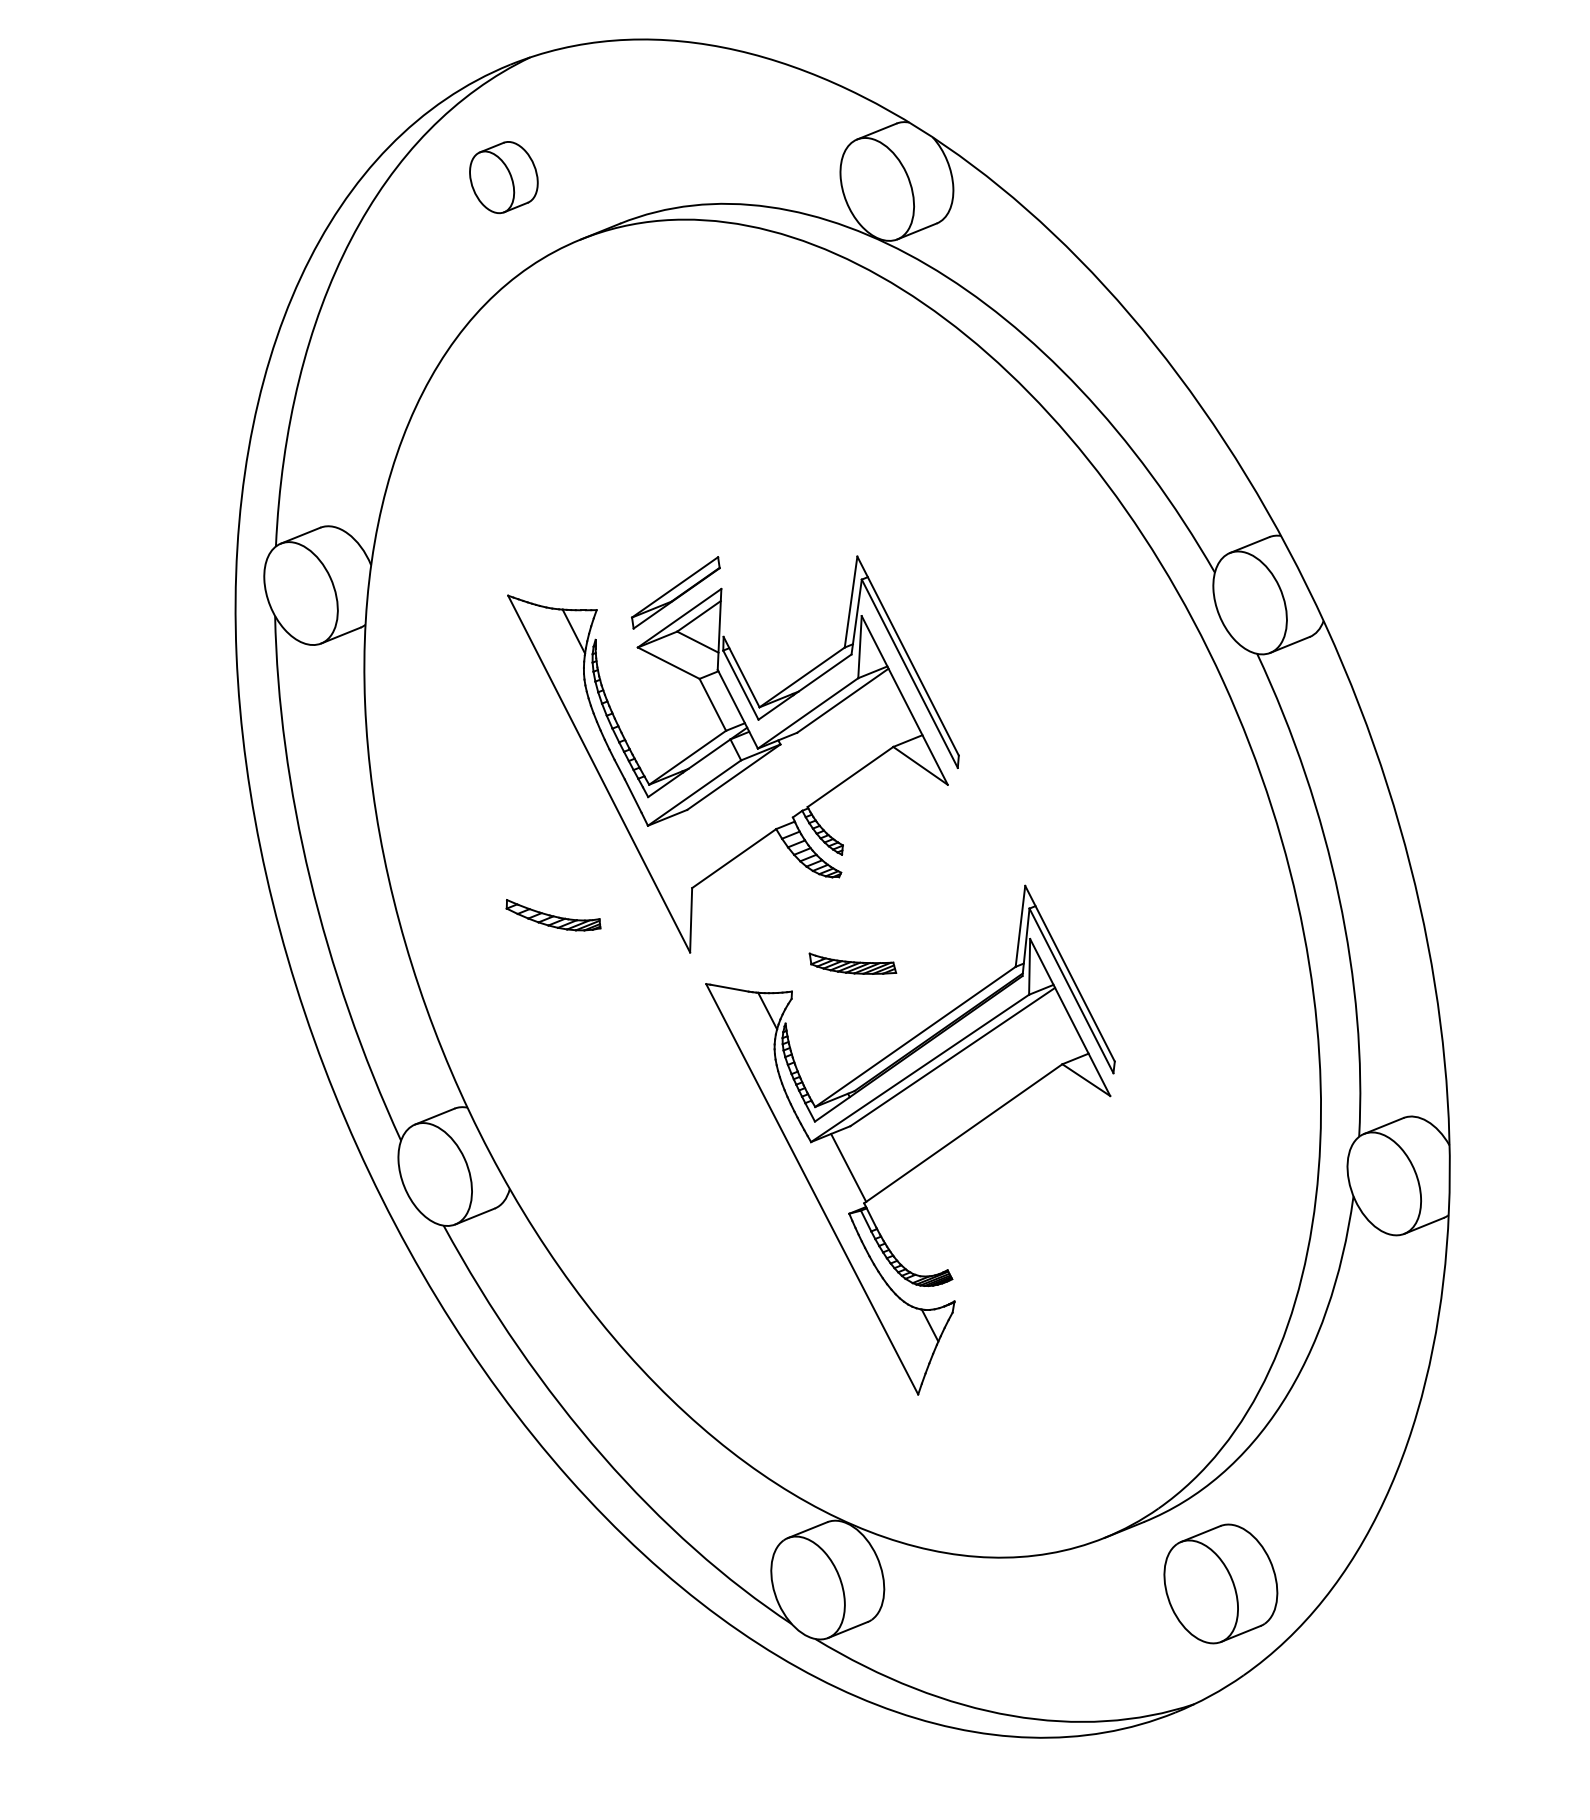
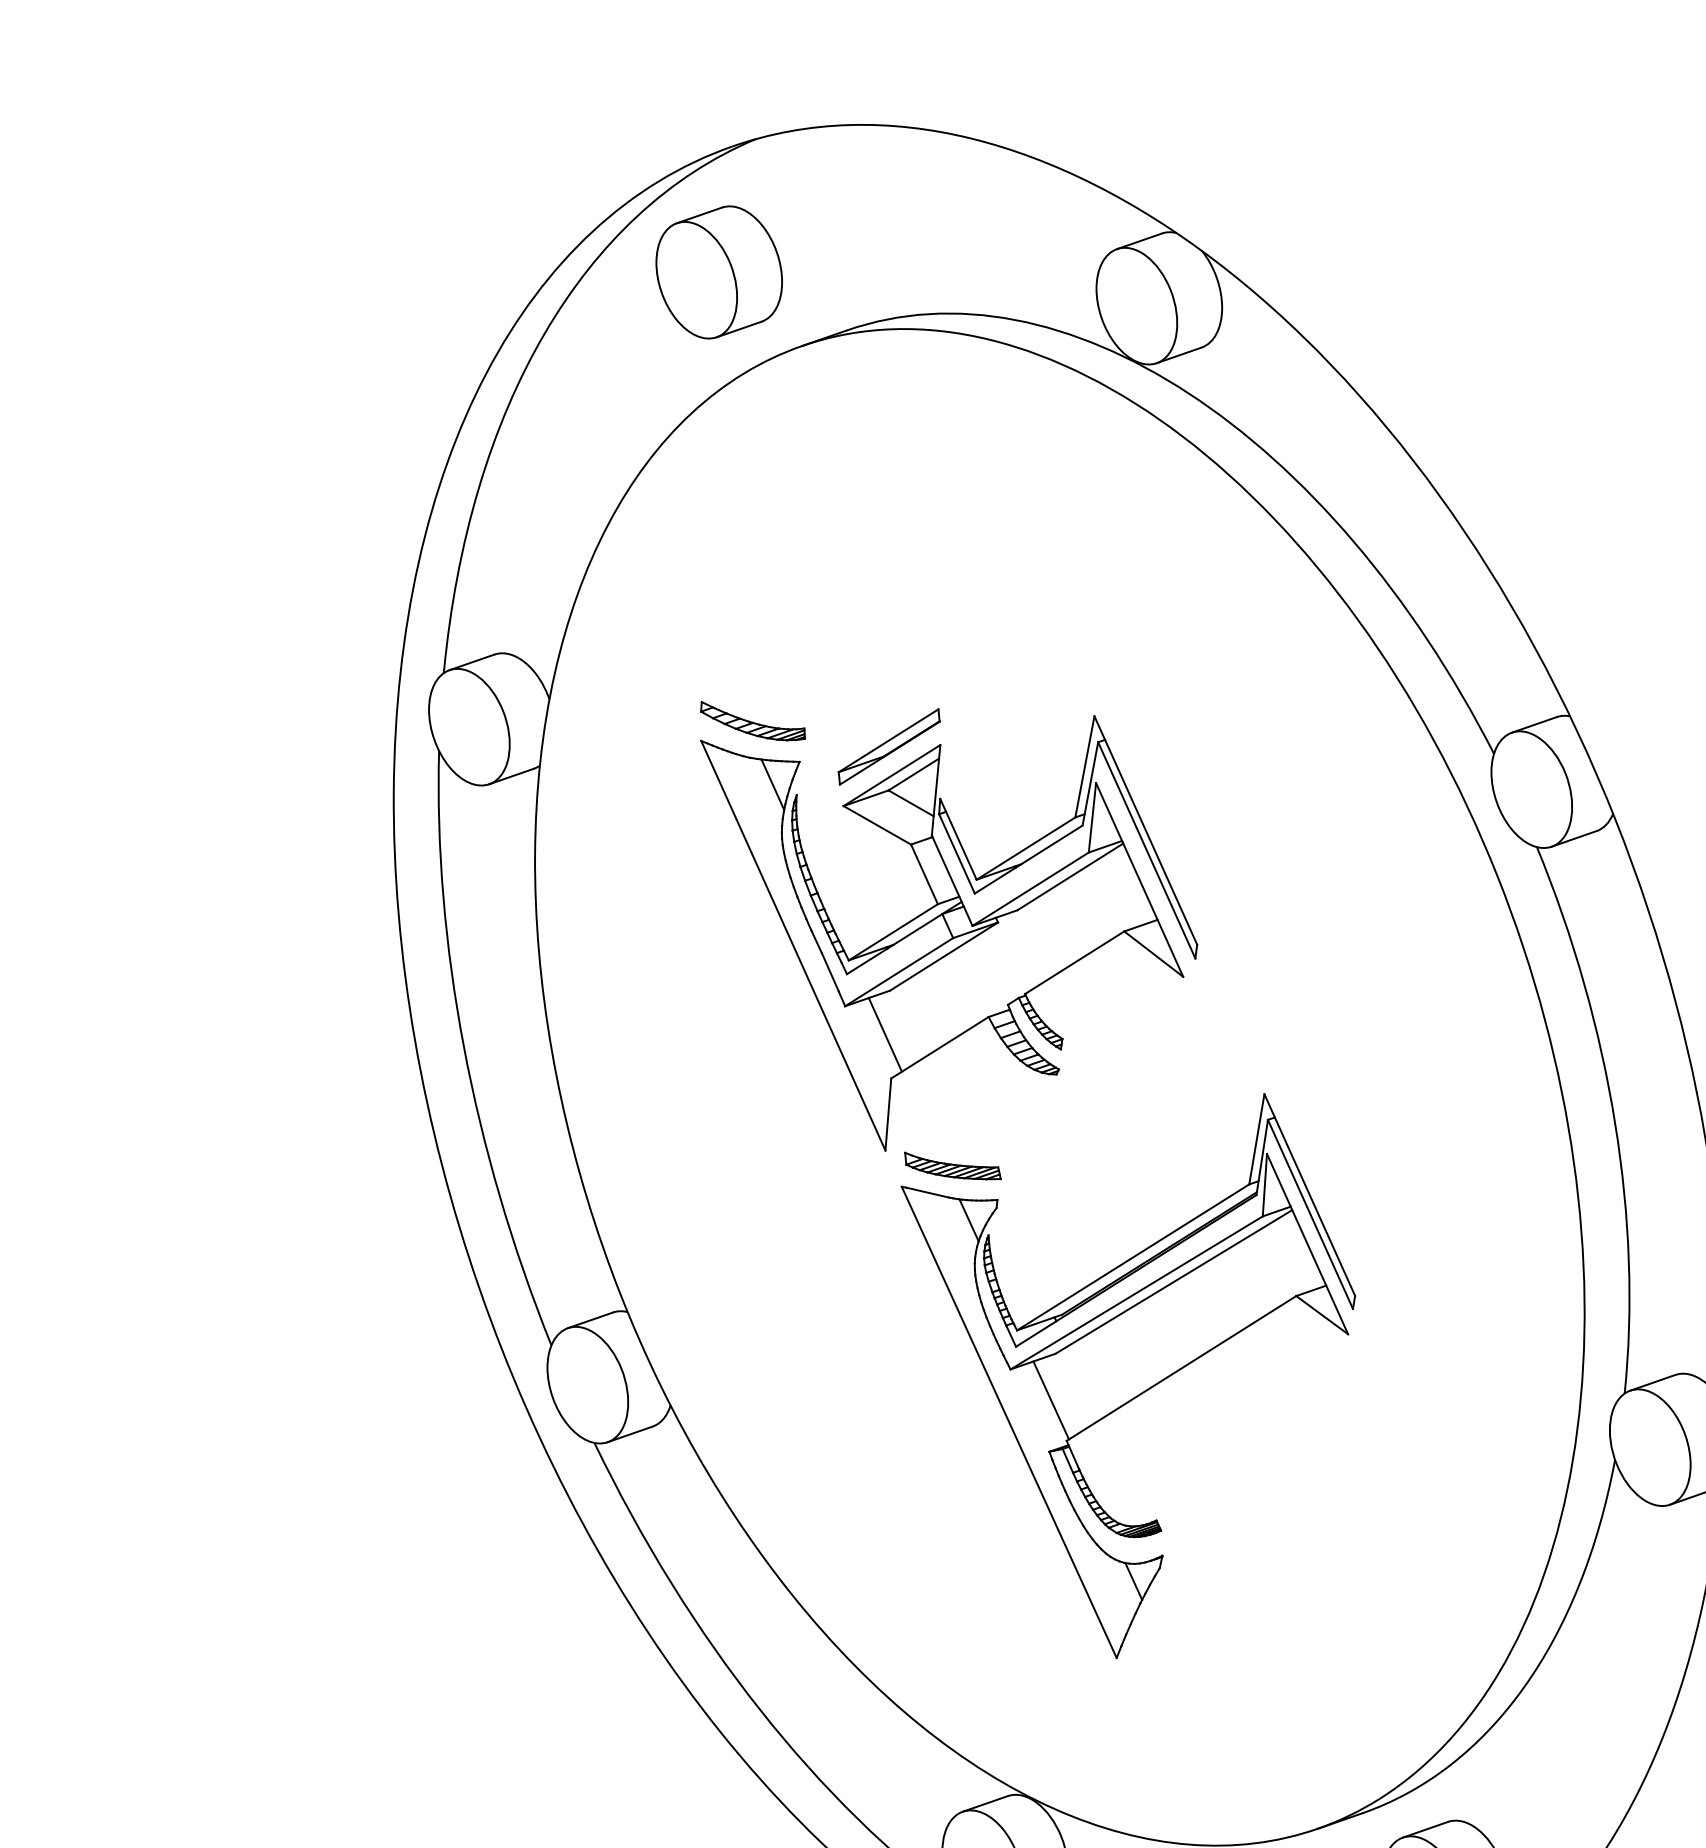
part: (503, 177) -> (718, 272), size x1.67
line: (684, 849) -> (884, 1034), added
part: (553, 915) -> (753, 721), moved
part: (852, 963) -> (952, 1166), moved

